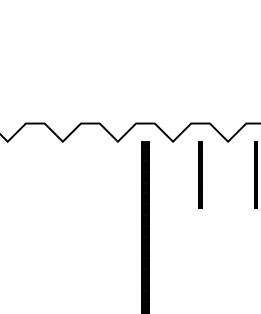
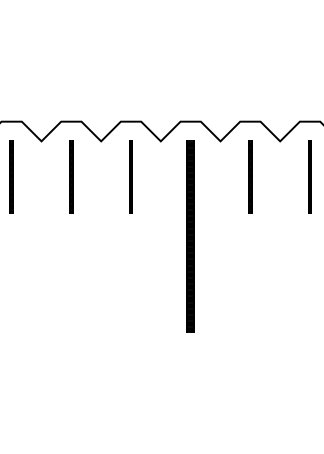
line: (35, 174) -> (71, 176), added
line: (89, 174) -> (130, 176), added

